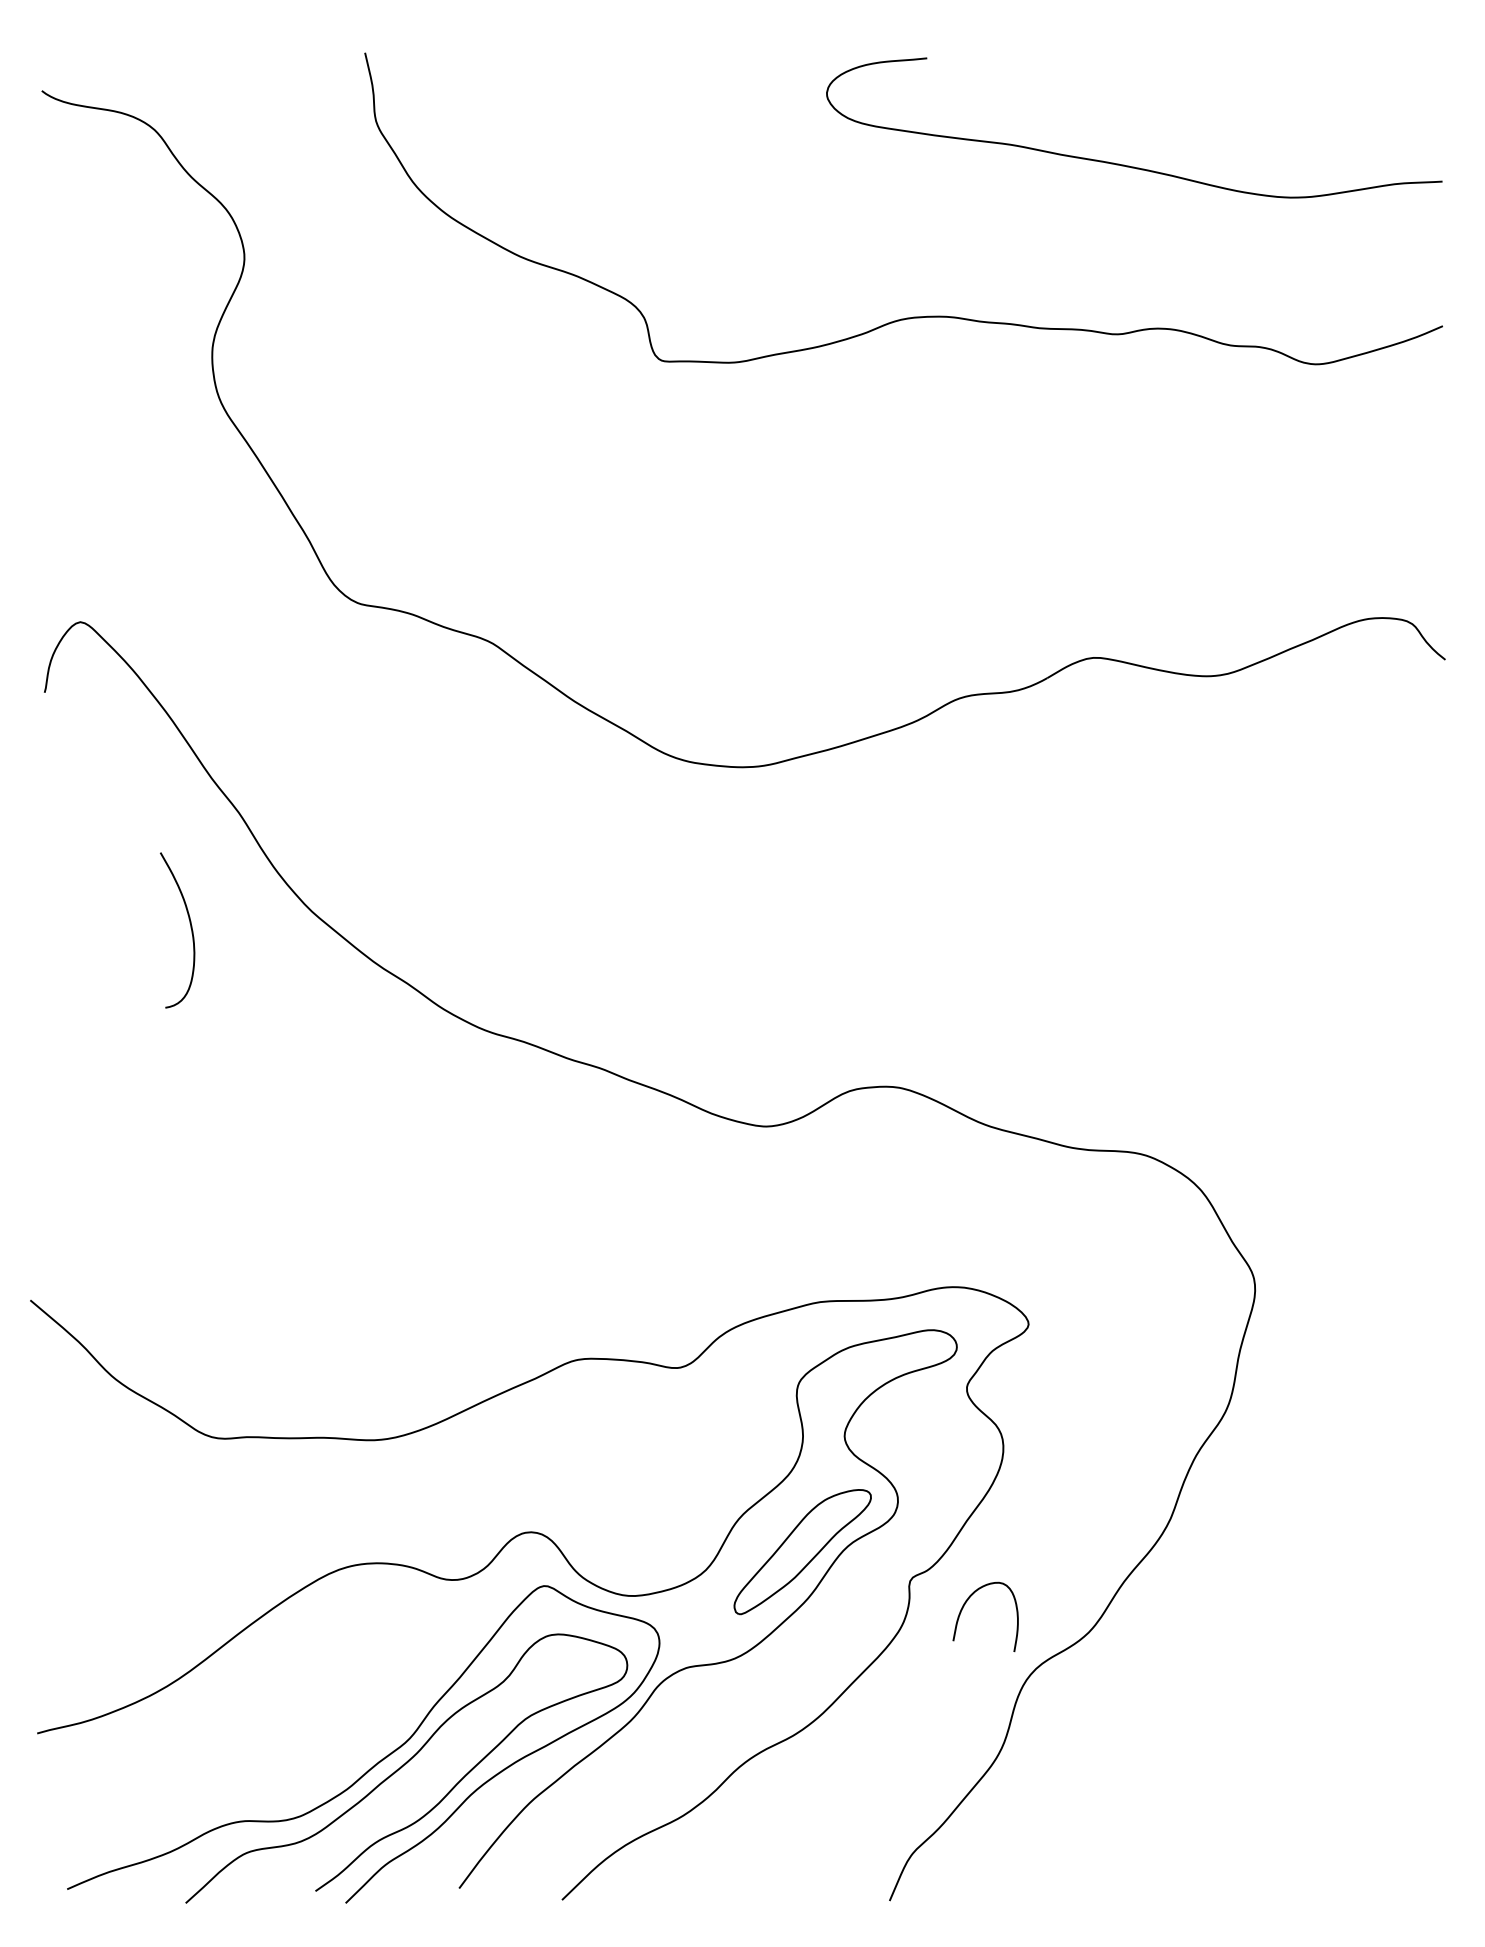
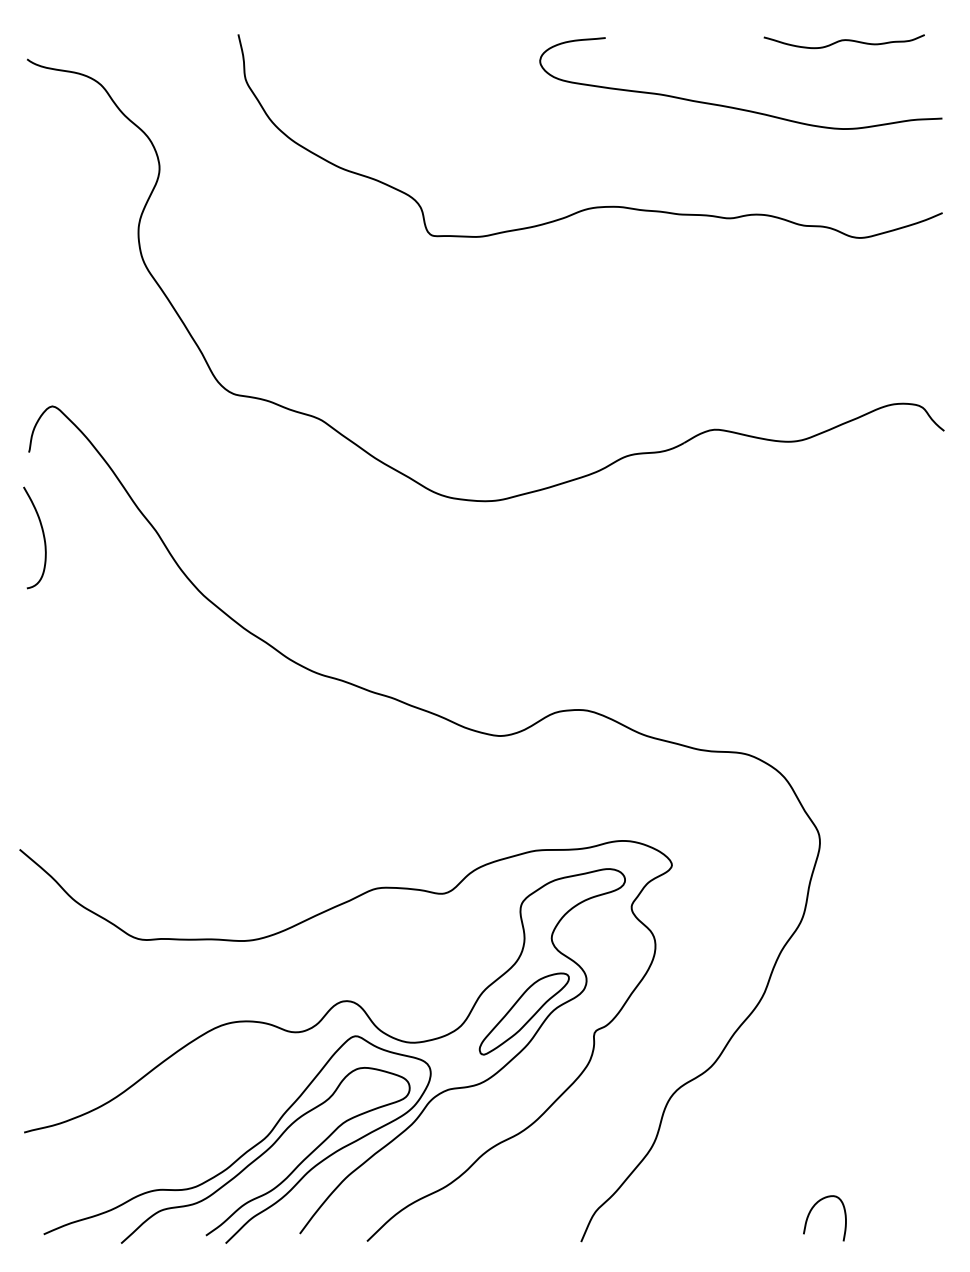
curve: (1291, 63) -> (843, 41), added
curve: (189, 925) -> (42, 534), moved
curve: (965, 1606) -> (811, 1211), moved

